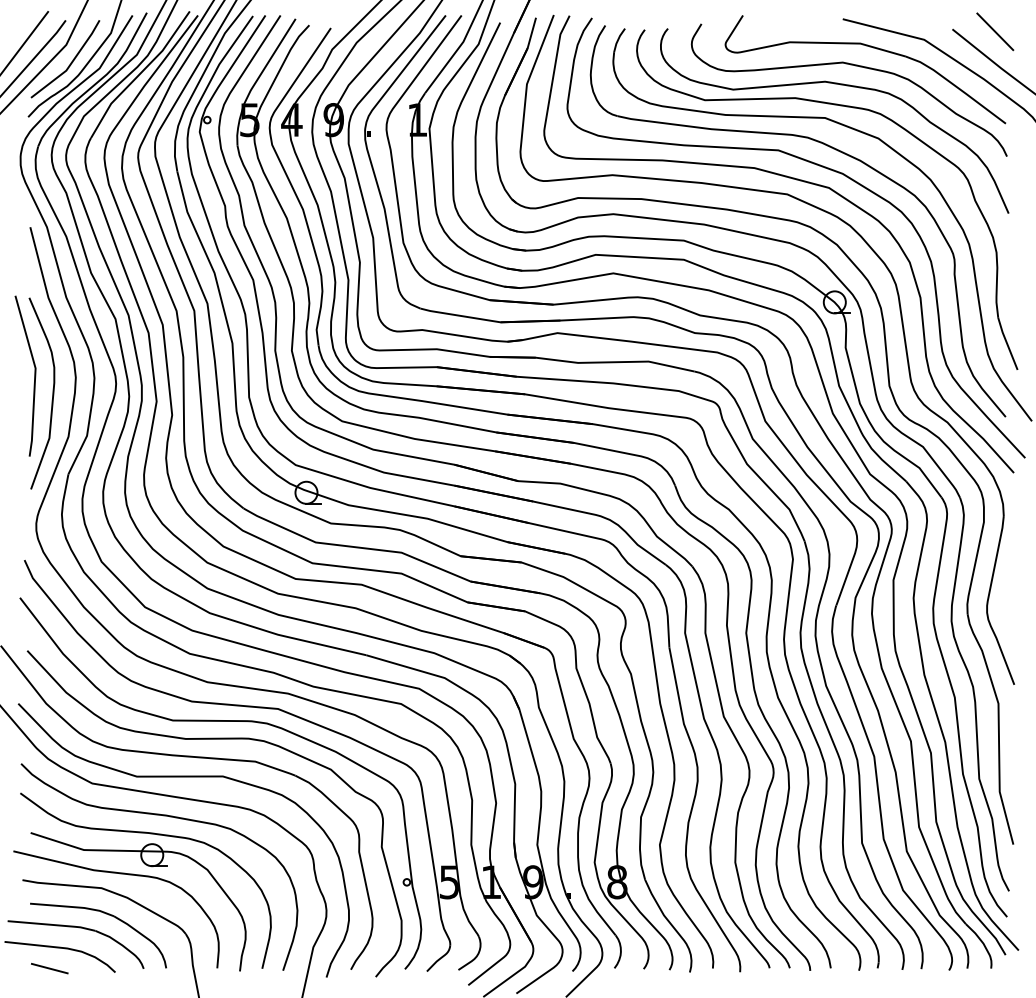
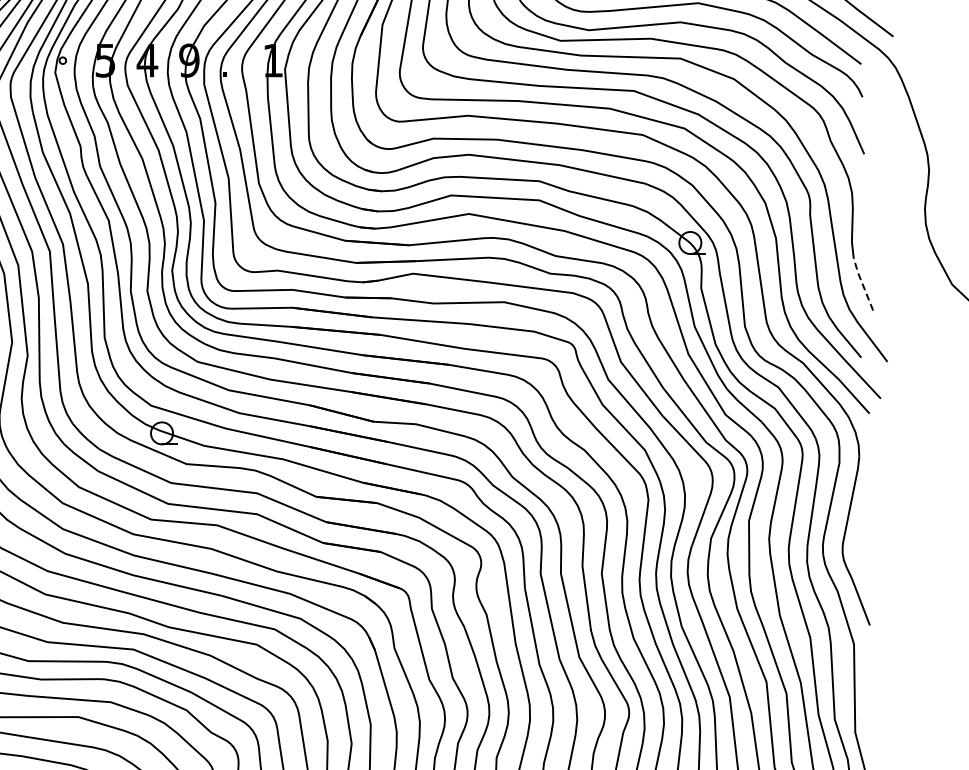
line: (1007, 343) -> (863, 284), solid -> dashed

